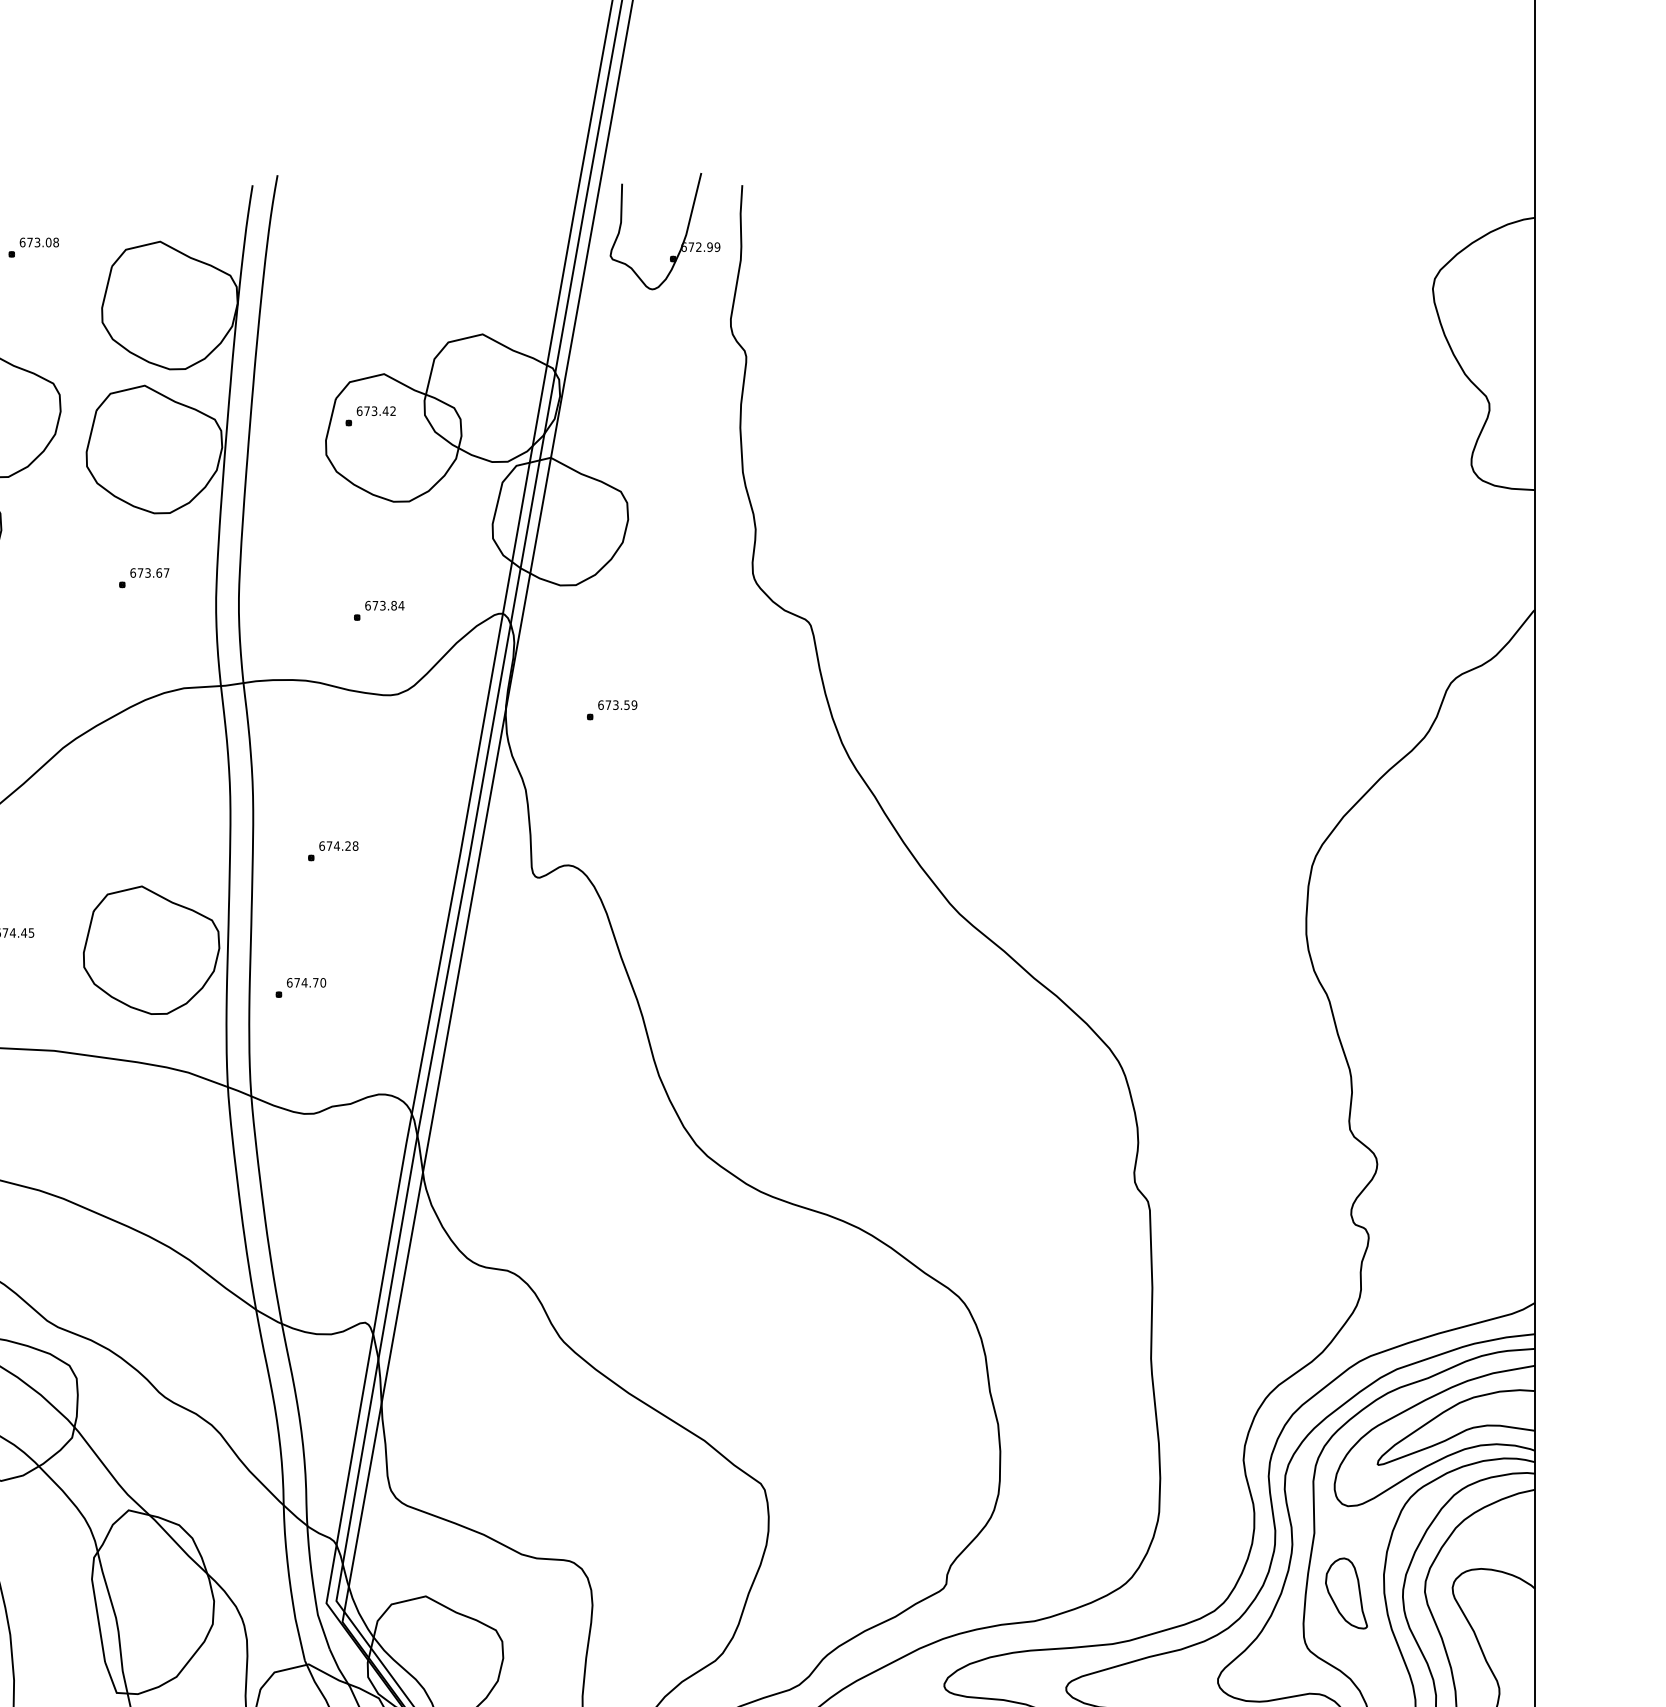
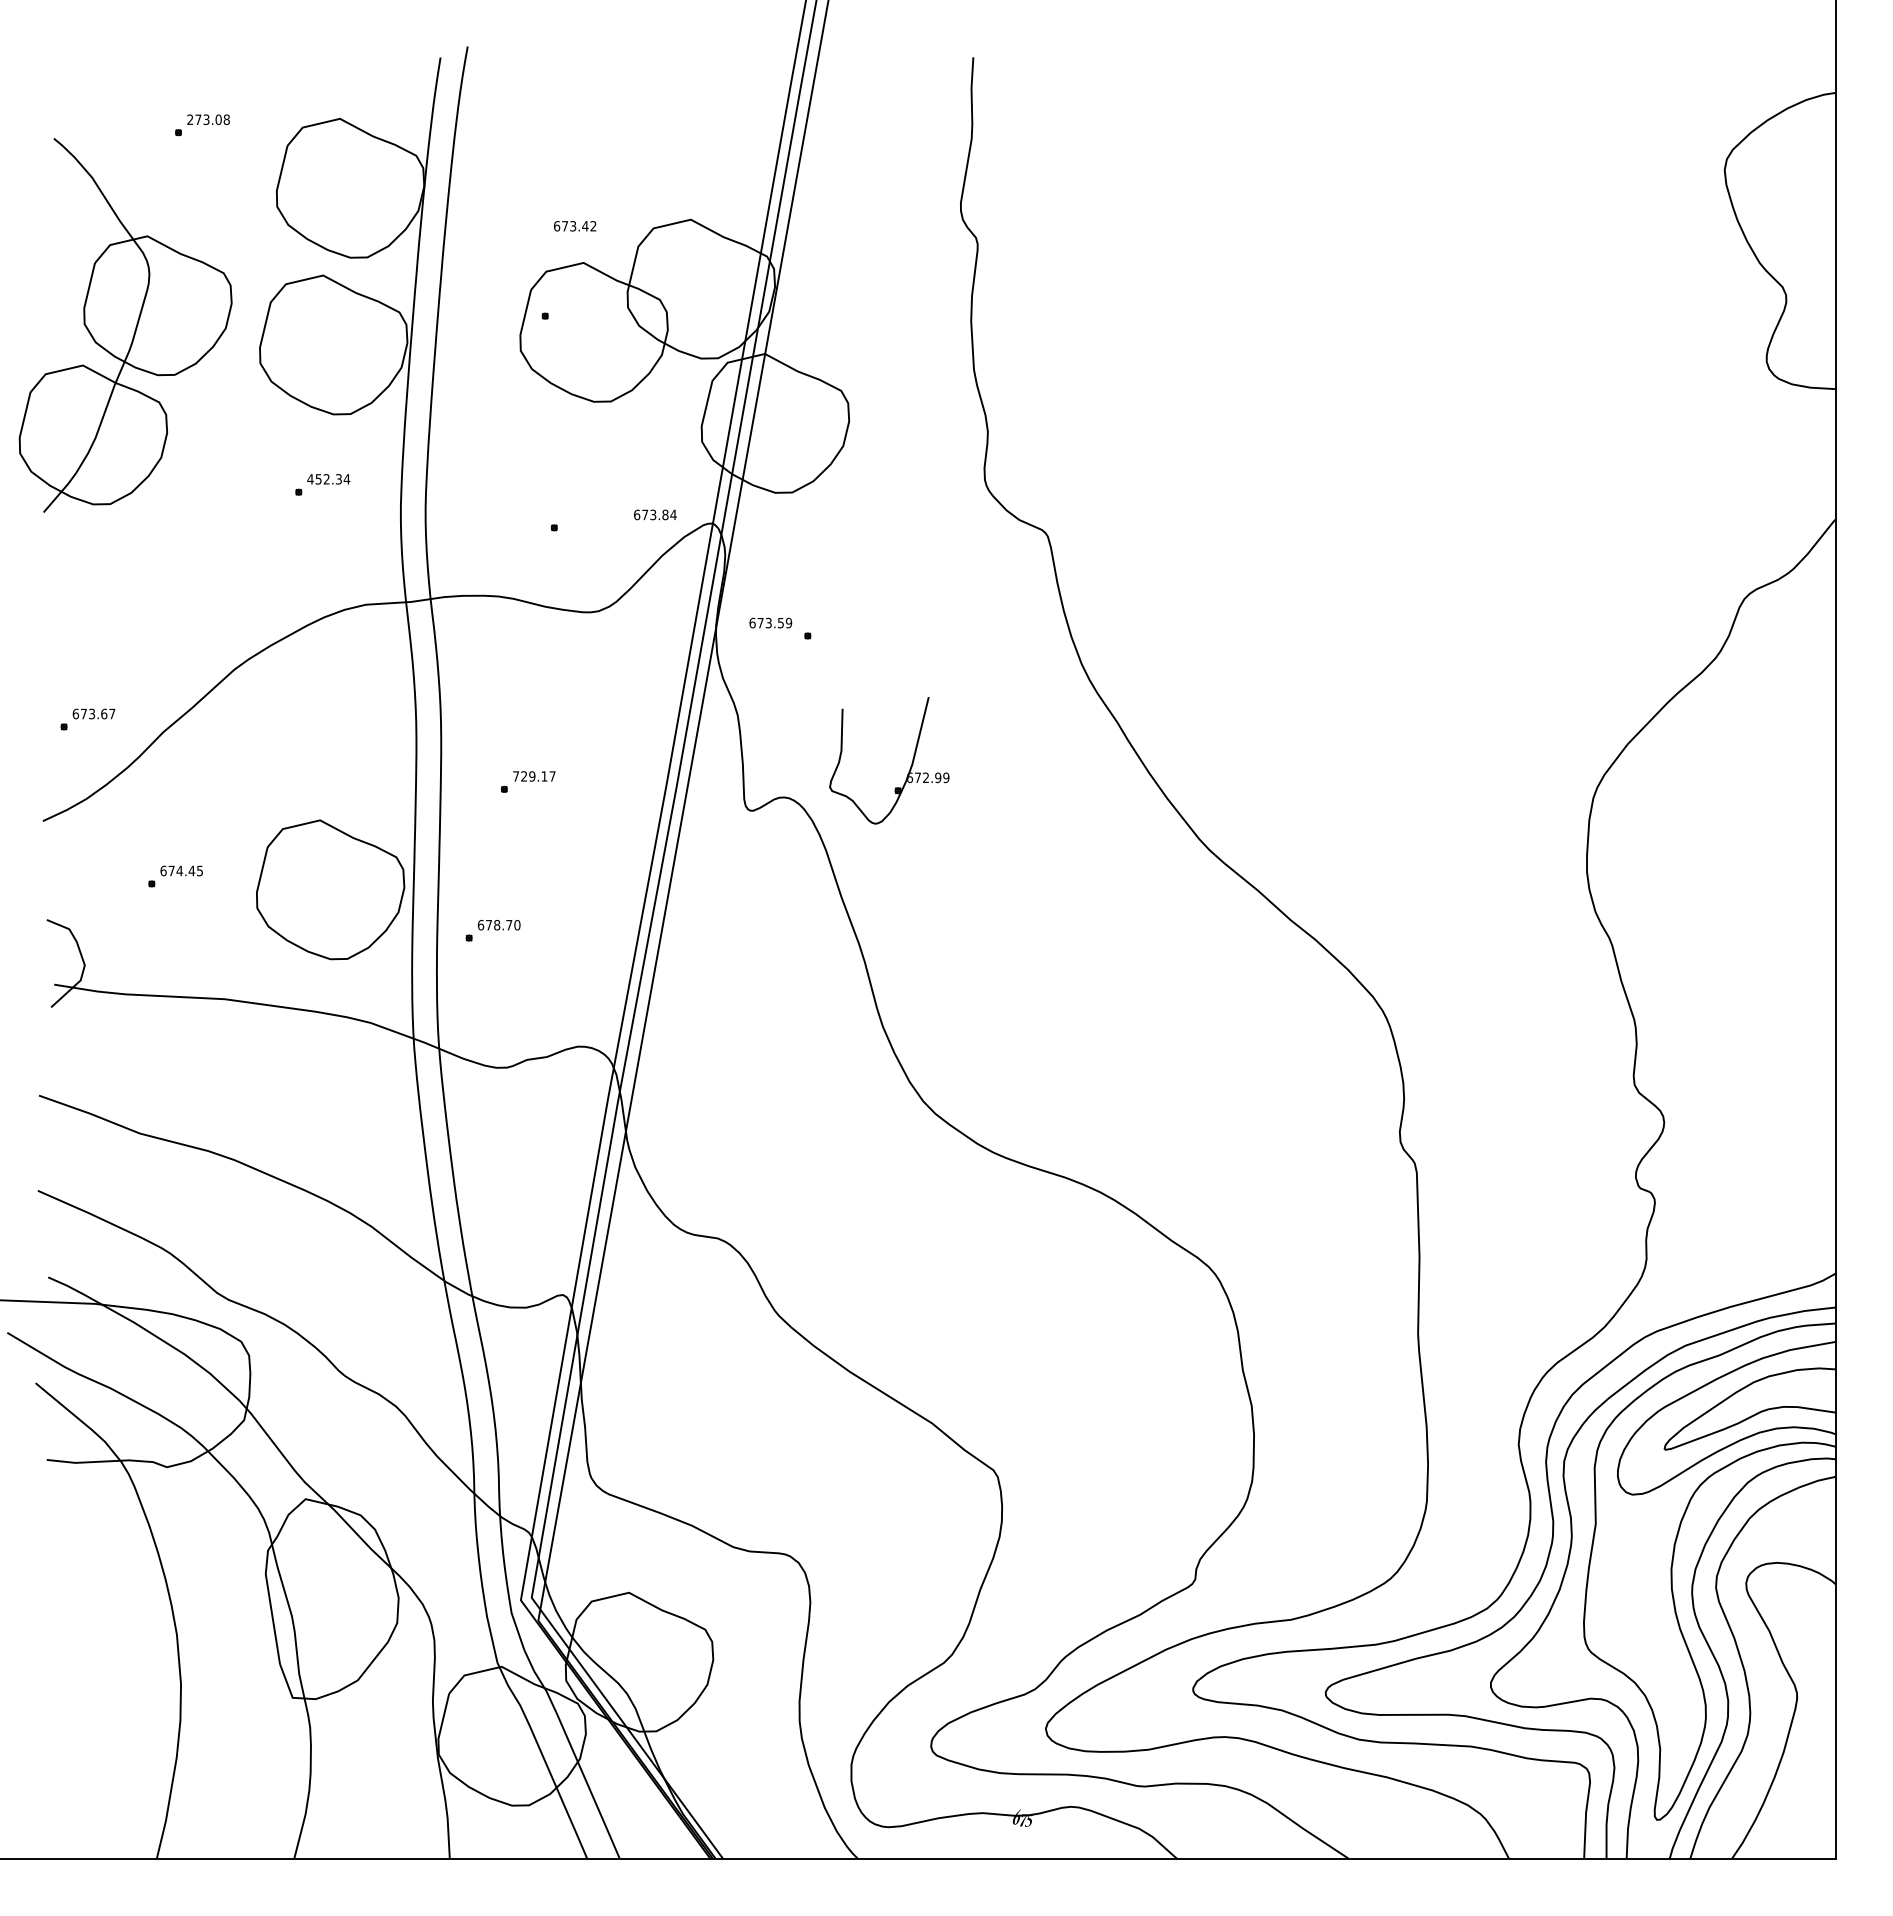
part: (683, 238) -> (909, 768), moved
text: (22, 242) -> (190, 119), 673.08 -> 273.08
text: (376, 411) -> (575, 226), moved
text: (149, 573) -> (328, 479), 673.67 -> 452.34
text: (384, 605) -> (655, 514), moved
text: (617, 704) -> (770, 622), moved
text: (338, 846) -> (534, 776), 674.28 -> 729.17
text: (304, 983) -> (496, 925), 674.70 -> 678.70
part: (1346, 1593) -> (1630, 1589), removed

